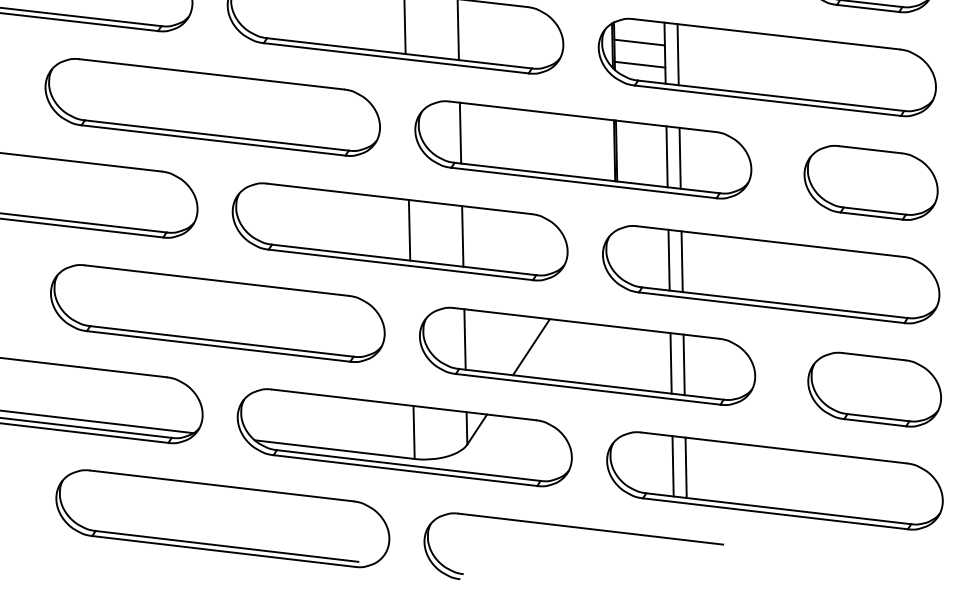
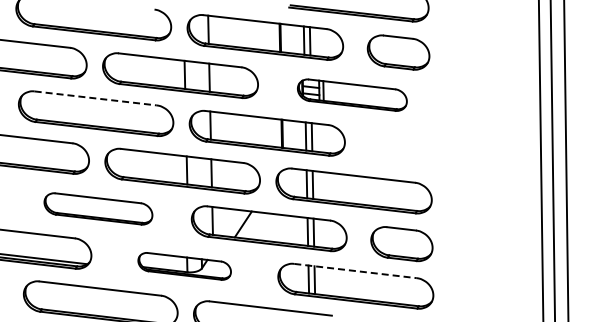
part: (767, 65) -> (352, 94), size x0.7
line: (213, 74) -> (96, 98), solid -> dashed
part: (869, 182) -> (399, 148), removed
part: (217, 312) -> (98, 208), size x0.7
part: (404, 438) -> (184, 266), size x0.6
line: (774, 448) -> (355, 271), solid -> dashed

